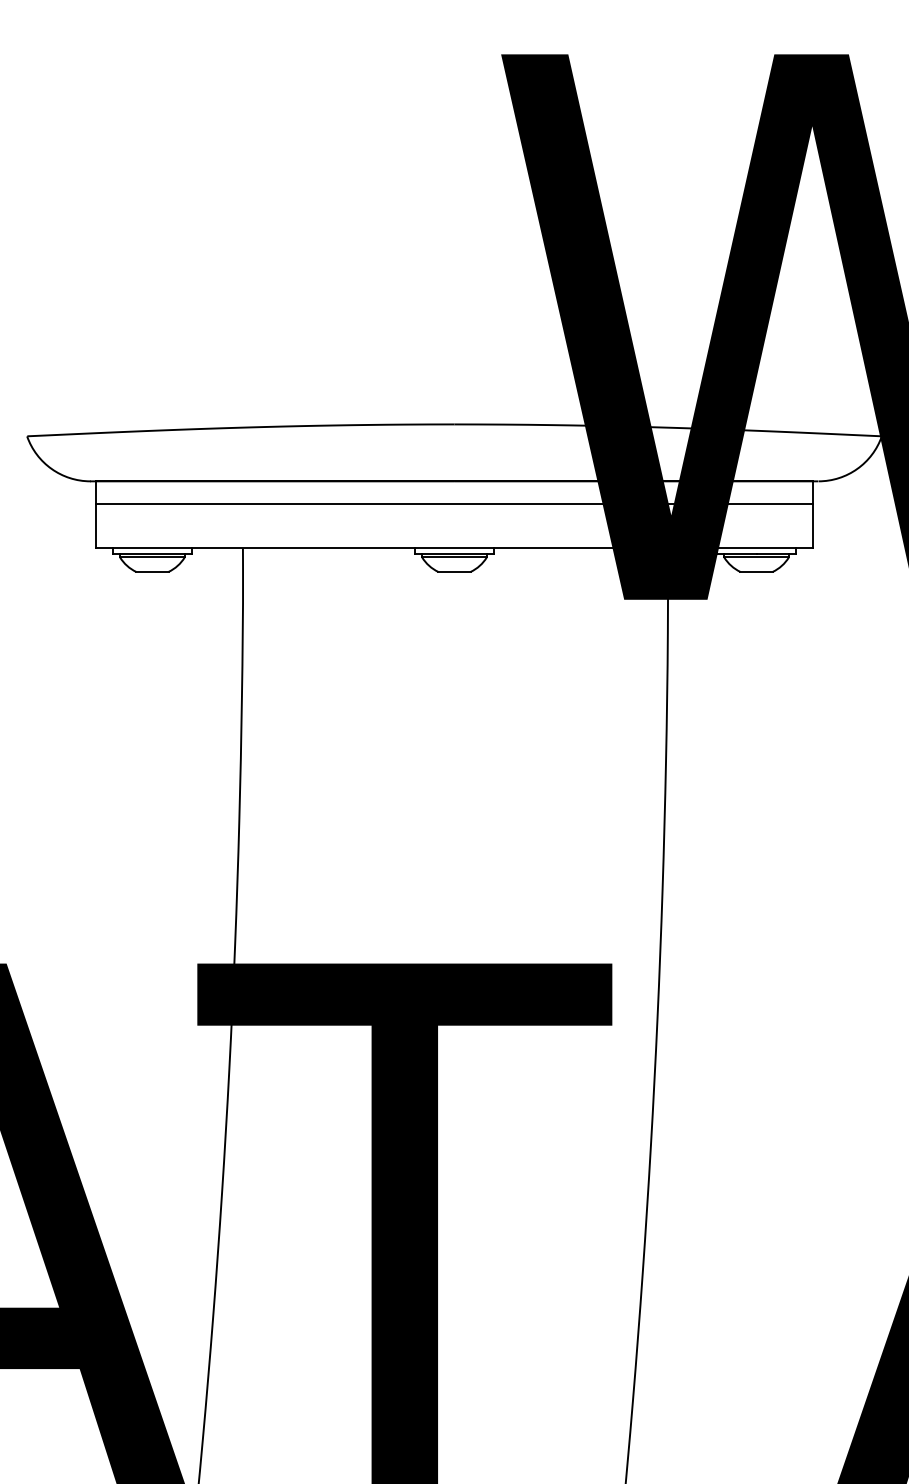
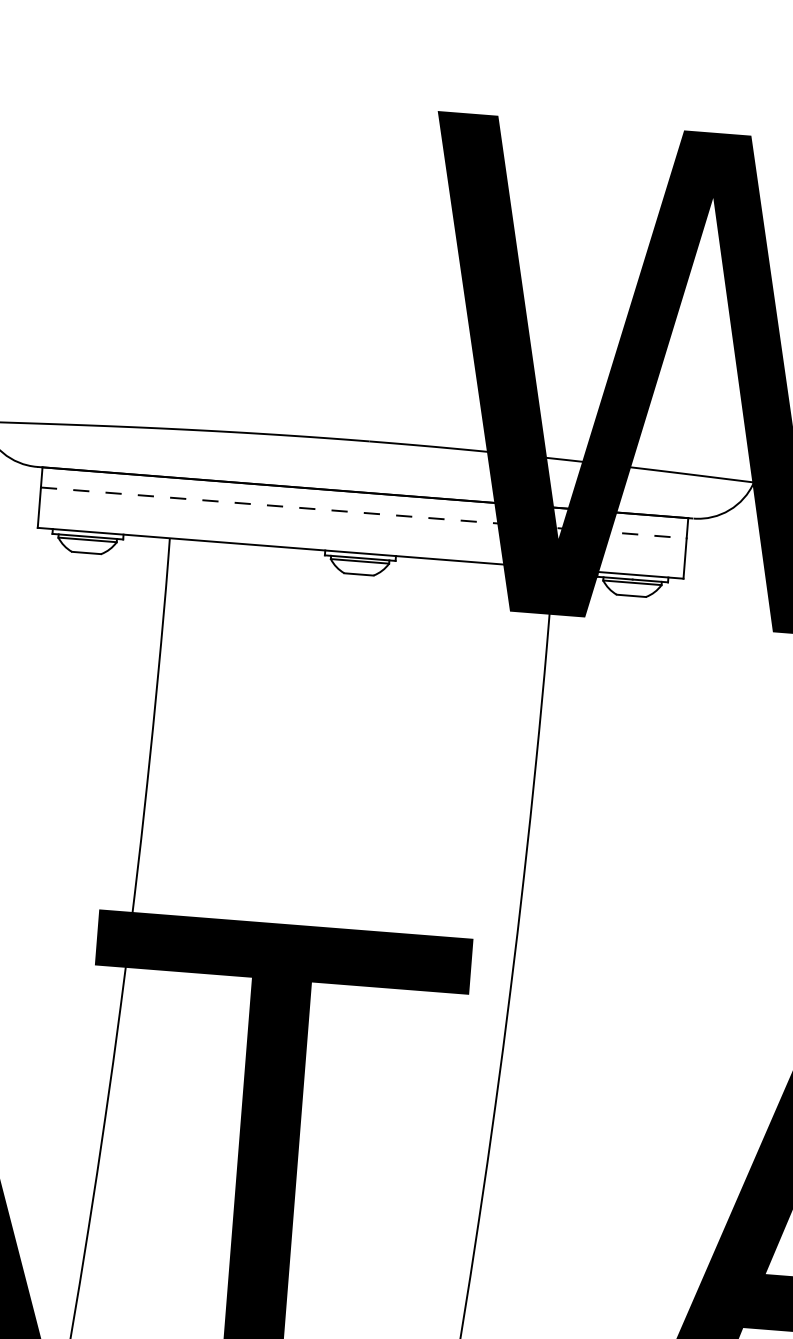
line: (455, 503) -> (364, 512), solid -> dashed

